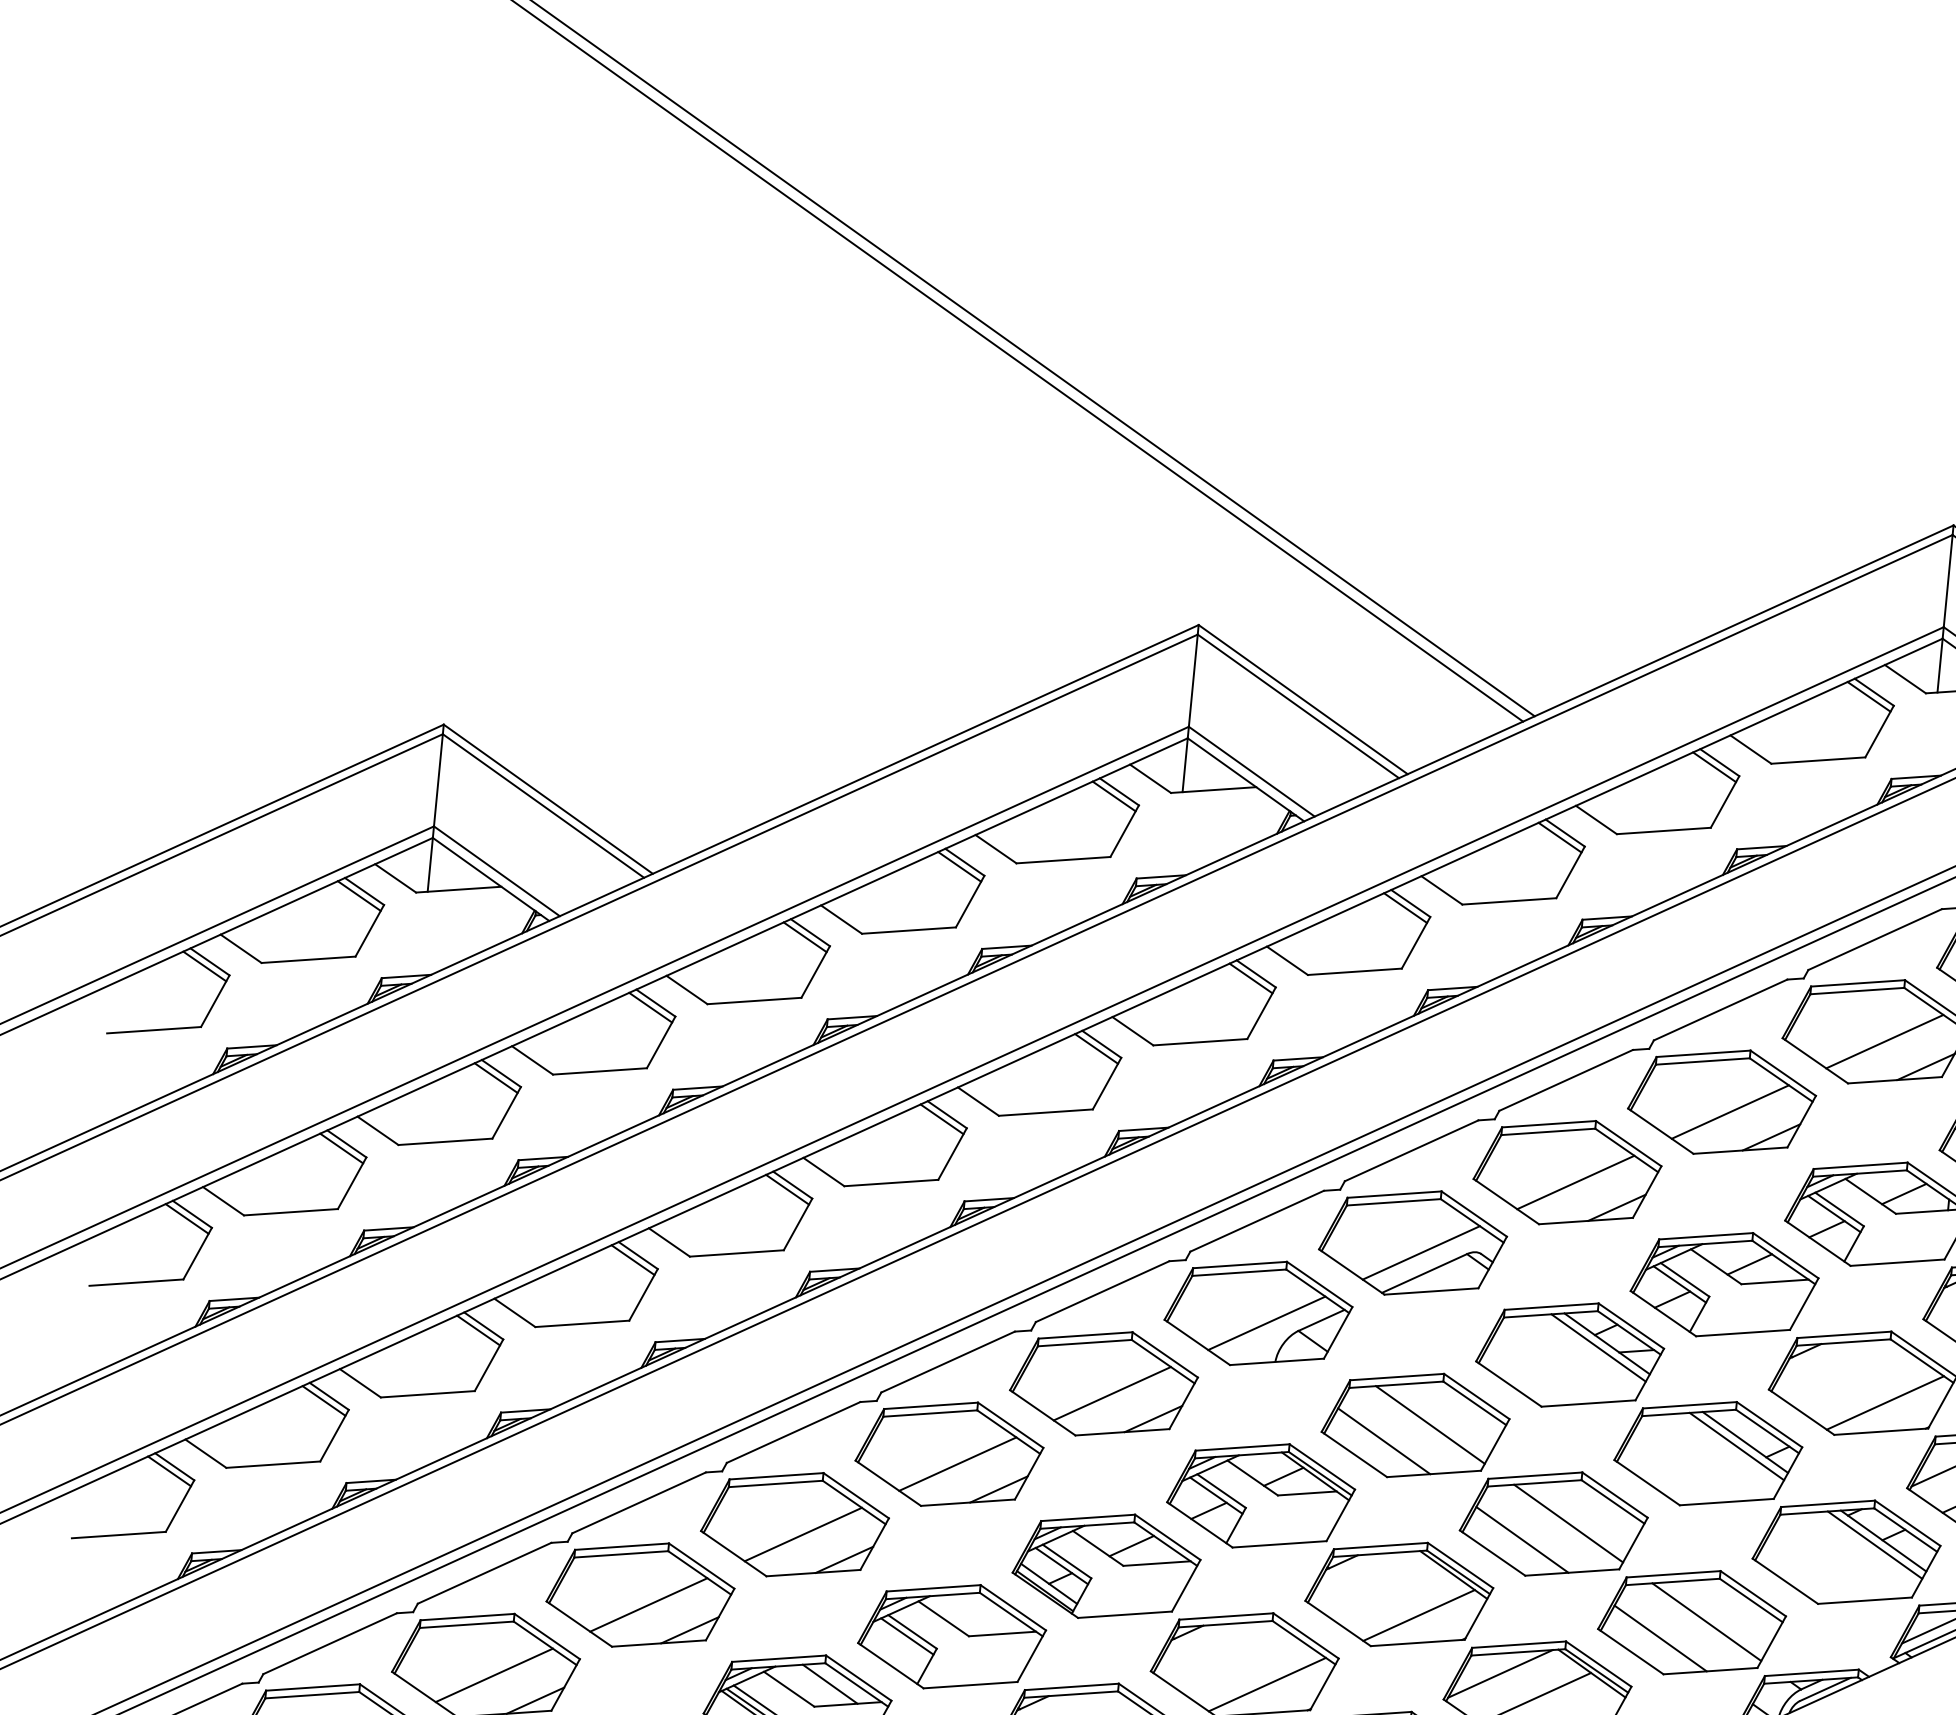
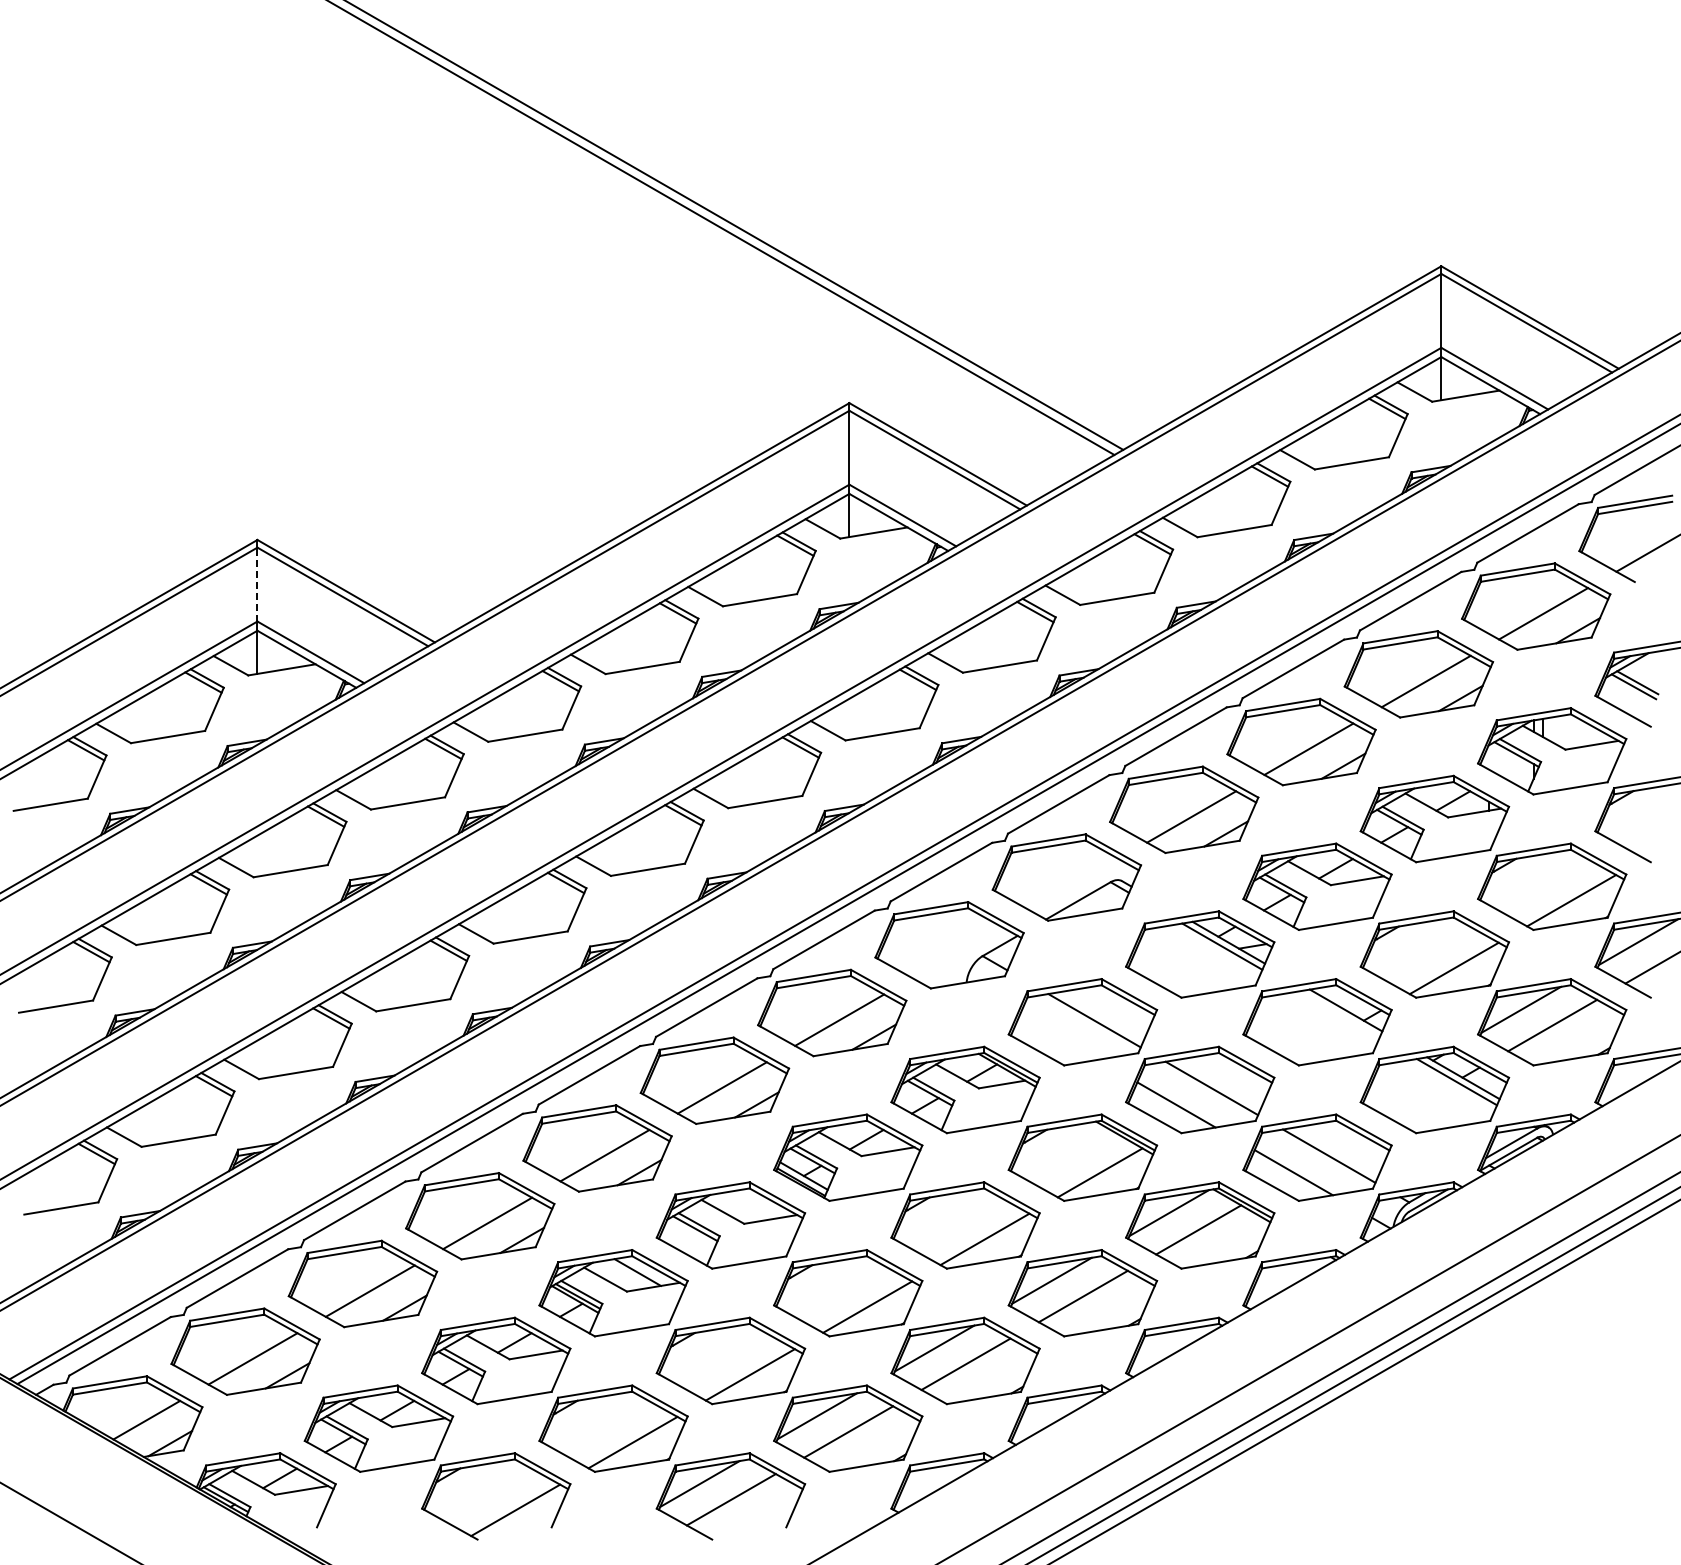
line: (438, 780) -> (257, 584), solid -> dashed
line: (1420, 1252) -> (1073, 884), removed
line: (1266, 1323) -> (956, 952), removed
line: (1384, 1440) -> (1059, 1036), removed
line: (1736, 1446) -> (1339, 1014), removed

